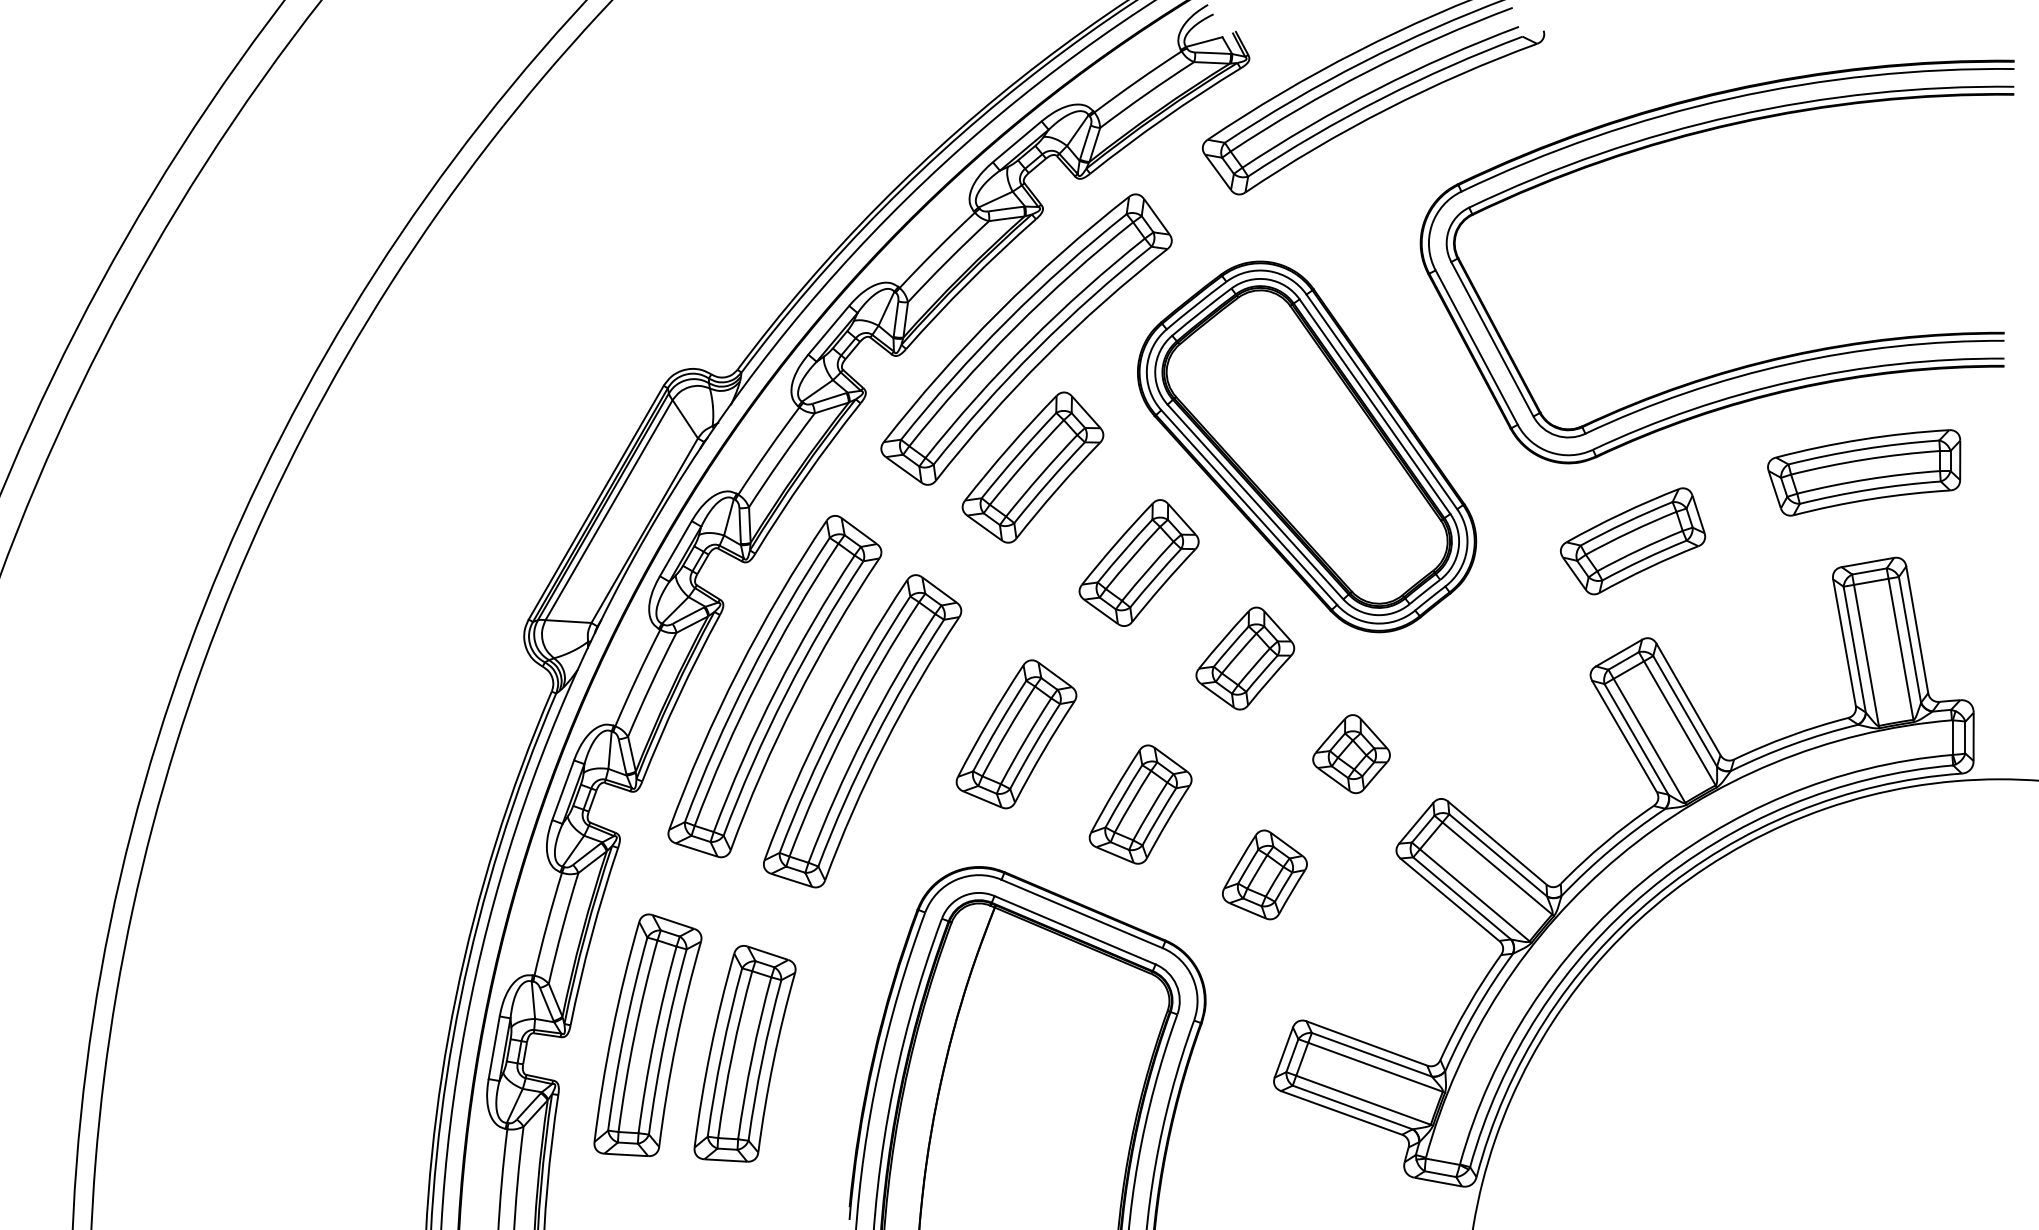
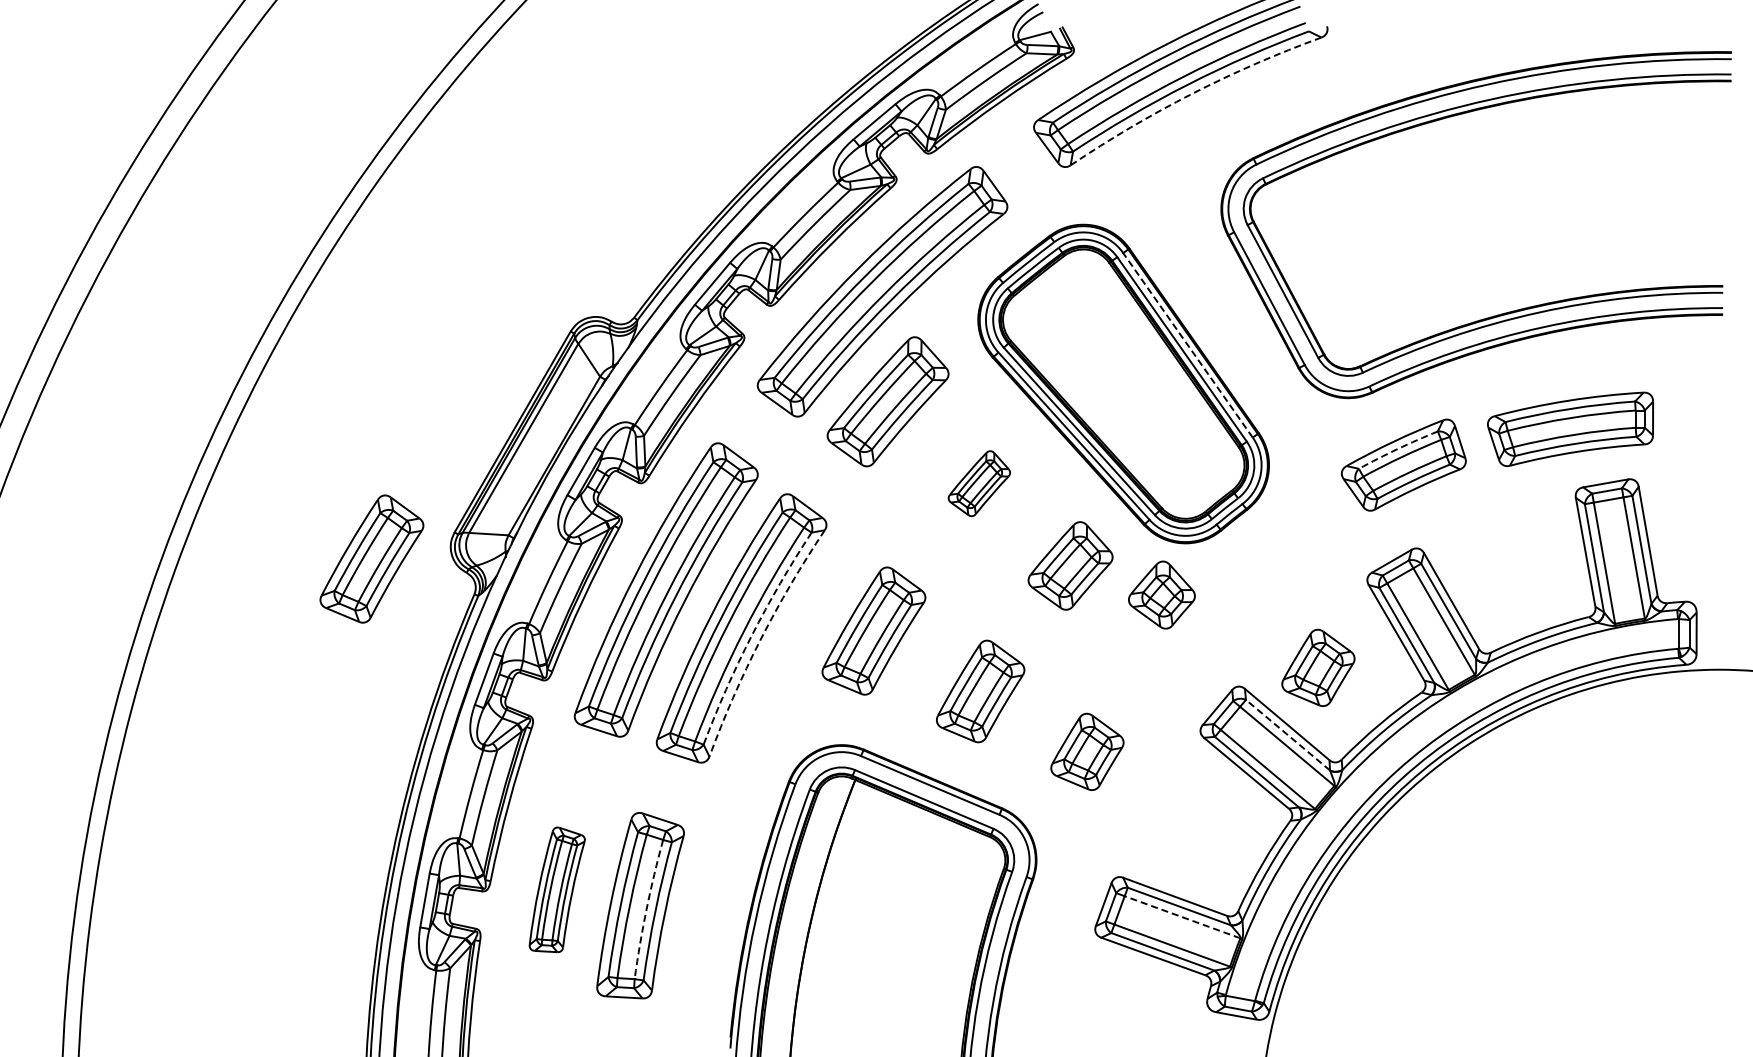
arc: (1387, 108) -> (1192, 93), solid -> dashed
line: (1381, 402) -> (1187, 345), solid -> dashed
part: (1864, 471) -> (1570, 428), moved
arc: (1625, 523) -> (1397, 449), solid -> dashed
part: (1139, 562) -> (979, 483), size x0.6
part: (431, 649) -> (371, 558), added
arc: (874, 739) -> (751, 635), solid -> dashed
arc: (884, 745) -> (760, 640), solid -> dashed
part: (1351, 753) -> (1161, 594), moved
part: (1533, 776) -> (1318, 667), added
line: (1497, 855) -> (1287, 735), solid -> dashed
part: (648, 1034) -> (557, 889), size x0.6
arc: (751, 1058) -> (646, 909), solid -> dashed
line: (1375, 1067) -> (1182, 917), solid -> dashed

